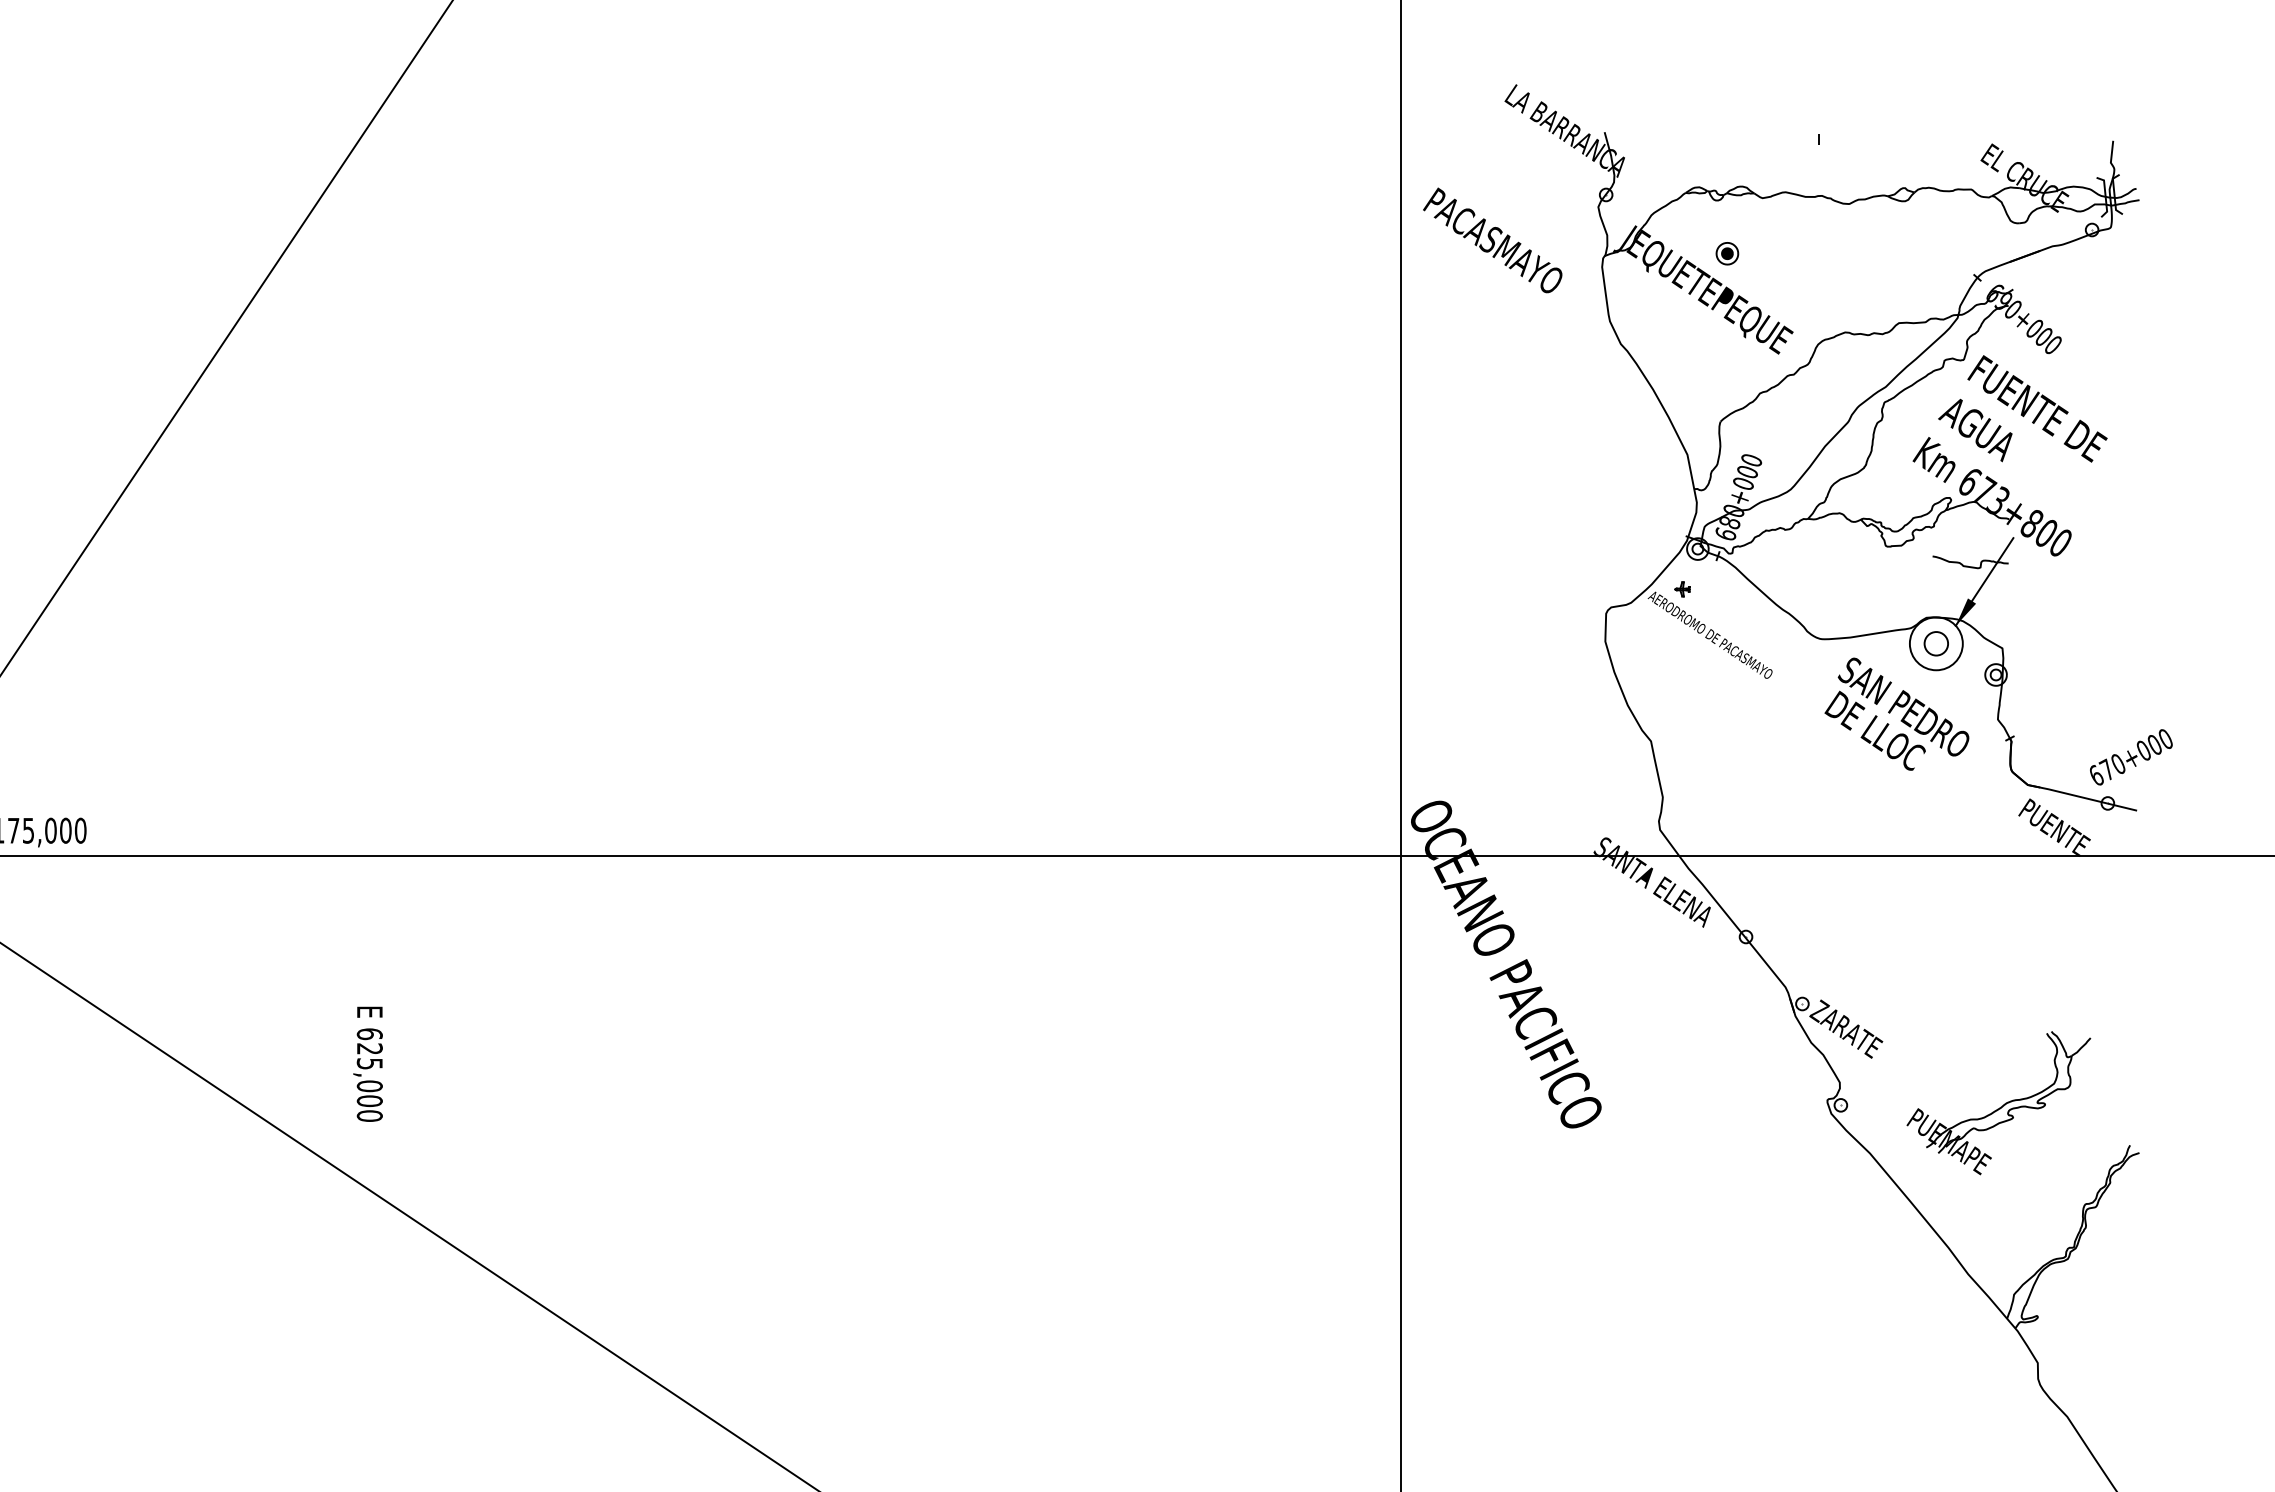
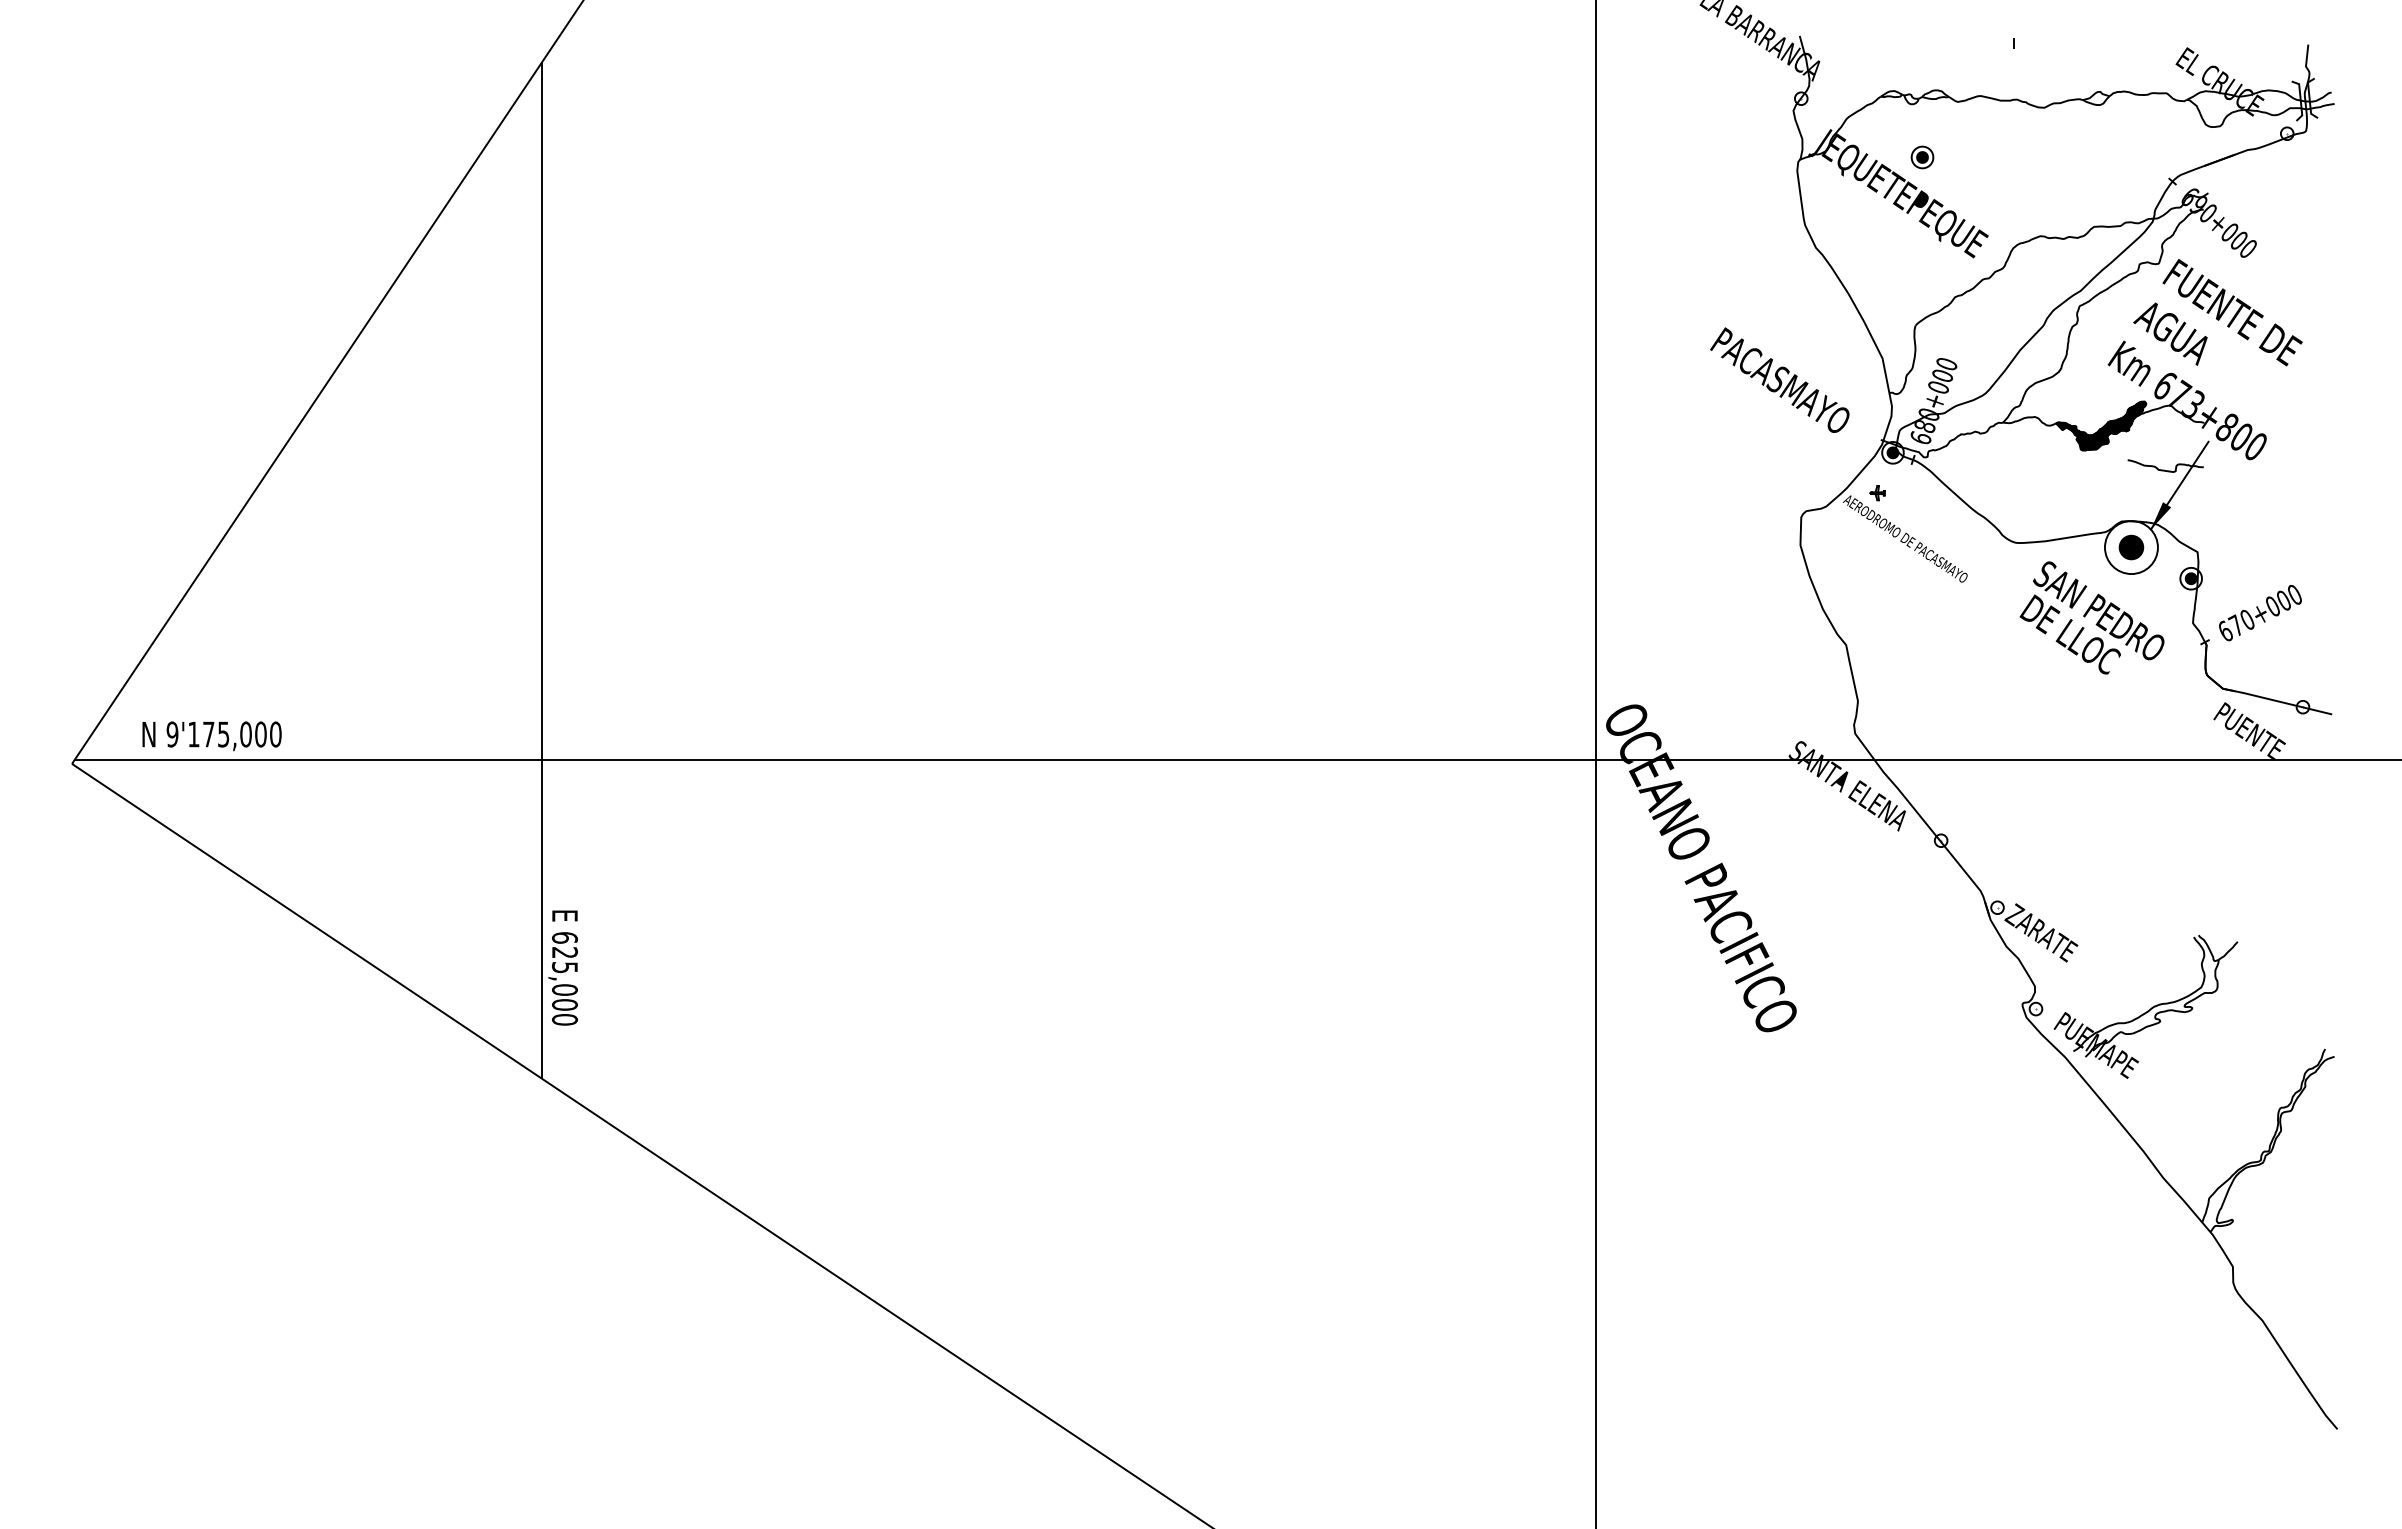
text: (1492, 239) -> (1779, 379), moved
hatch: (1906, 521) -> (2101, 425), added
fill: (1697, 548) -> (1892, 452), added
fill: (1936, 643) -> (2131, 547), added
line: (346, 666) -> (541, 570), added
fill: (1995, 674) -> (2190, 578), added
text: (2131, 757) -> (2260, 613), moved
part: (1998, 1102) -> (2145, 1006), moved

